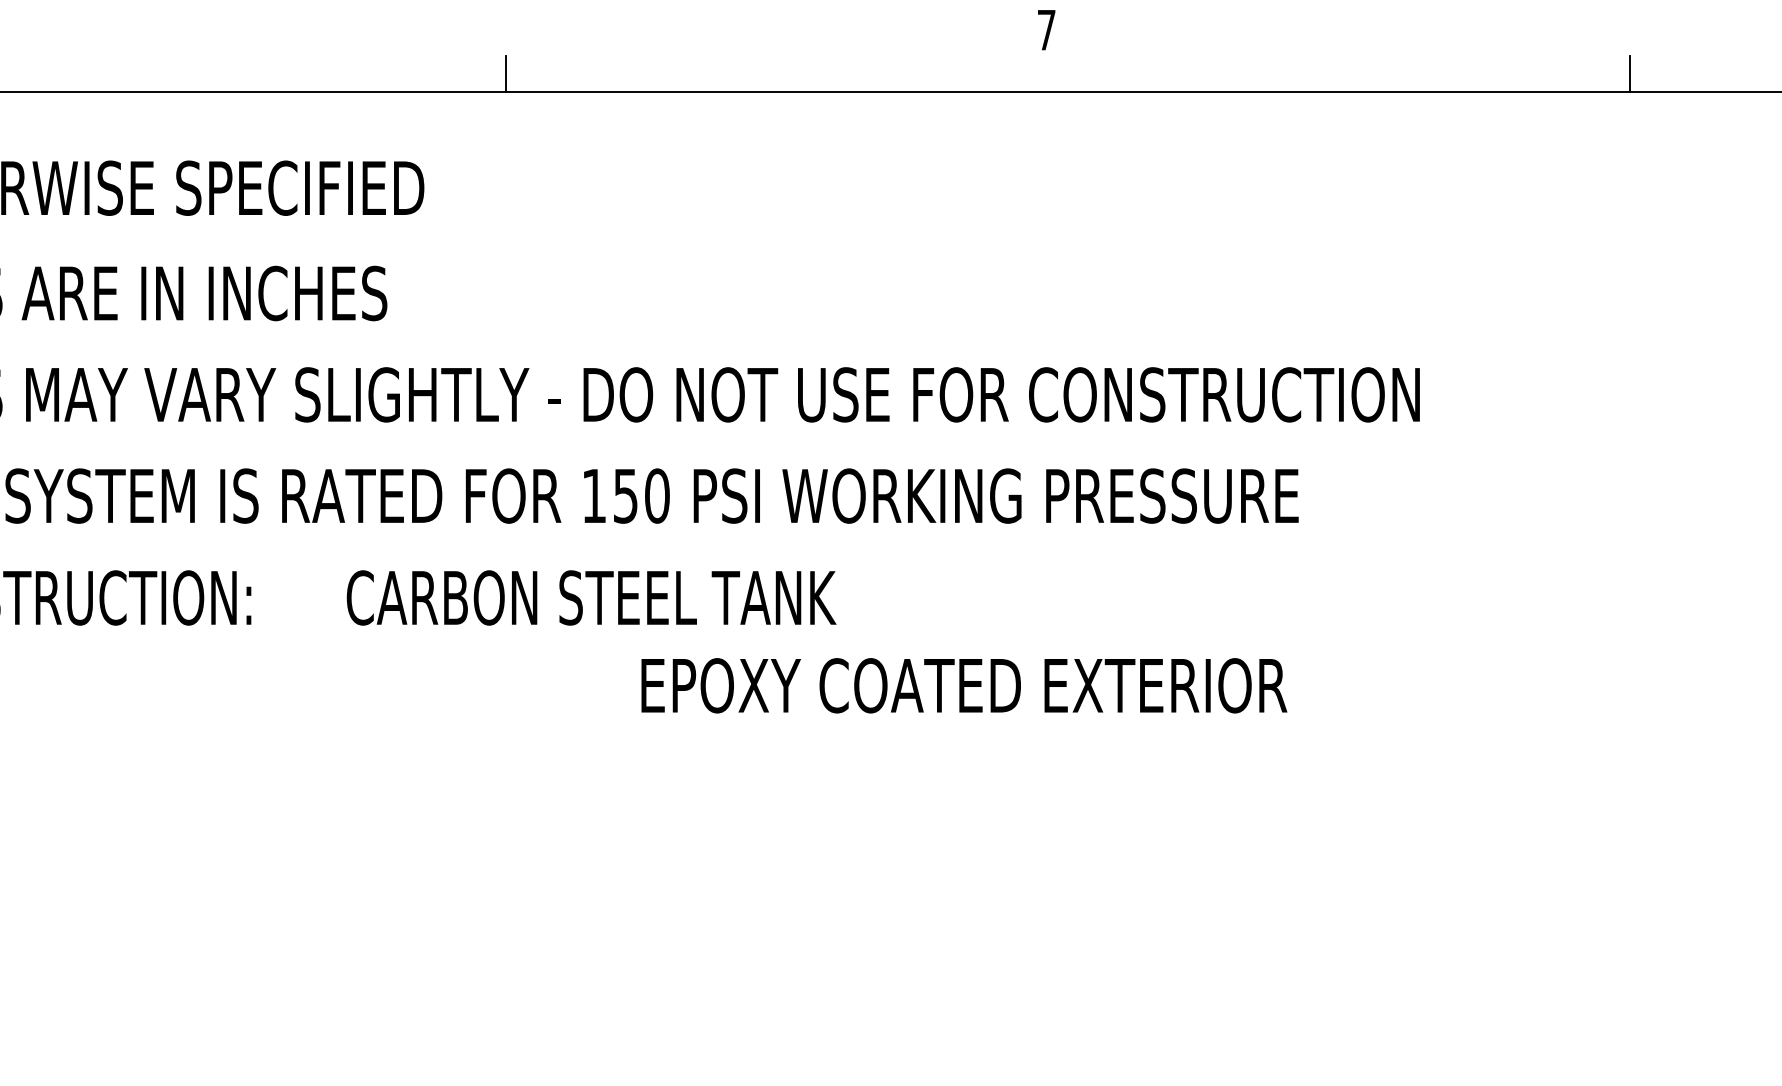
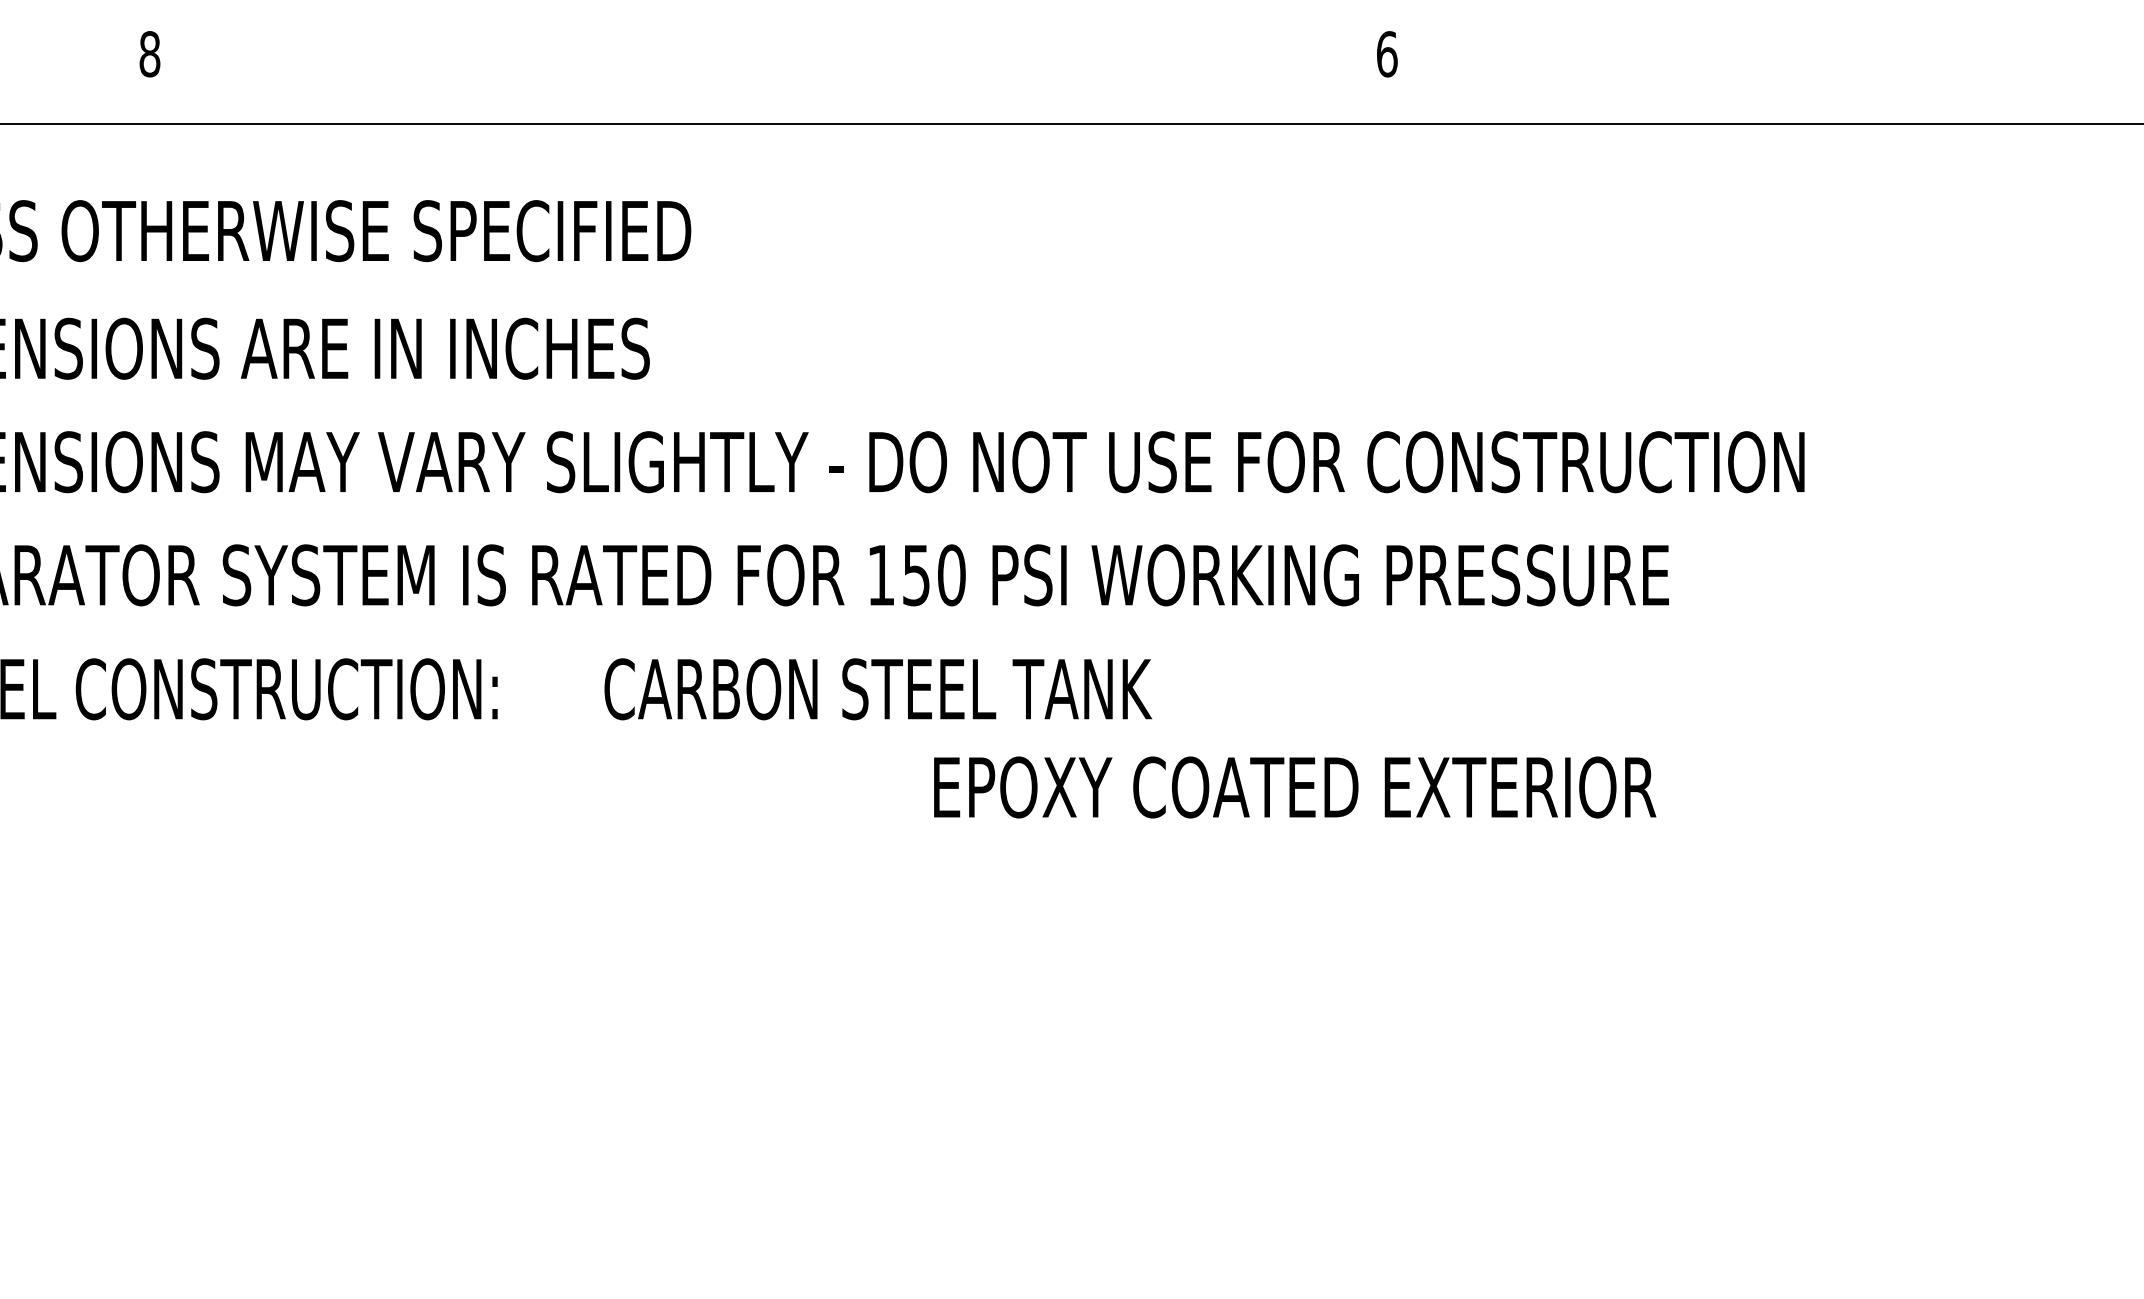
text: (1046, 30) -> (1387, 54), 7 -> 6
line: (505, 74) -> (782, 103), removed
line: (1629, 74) -> (2039, 103), removed

